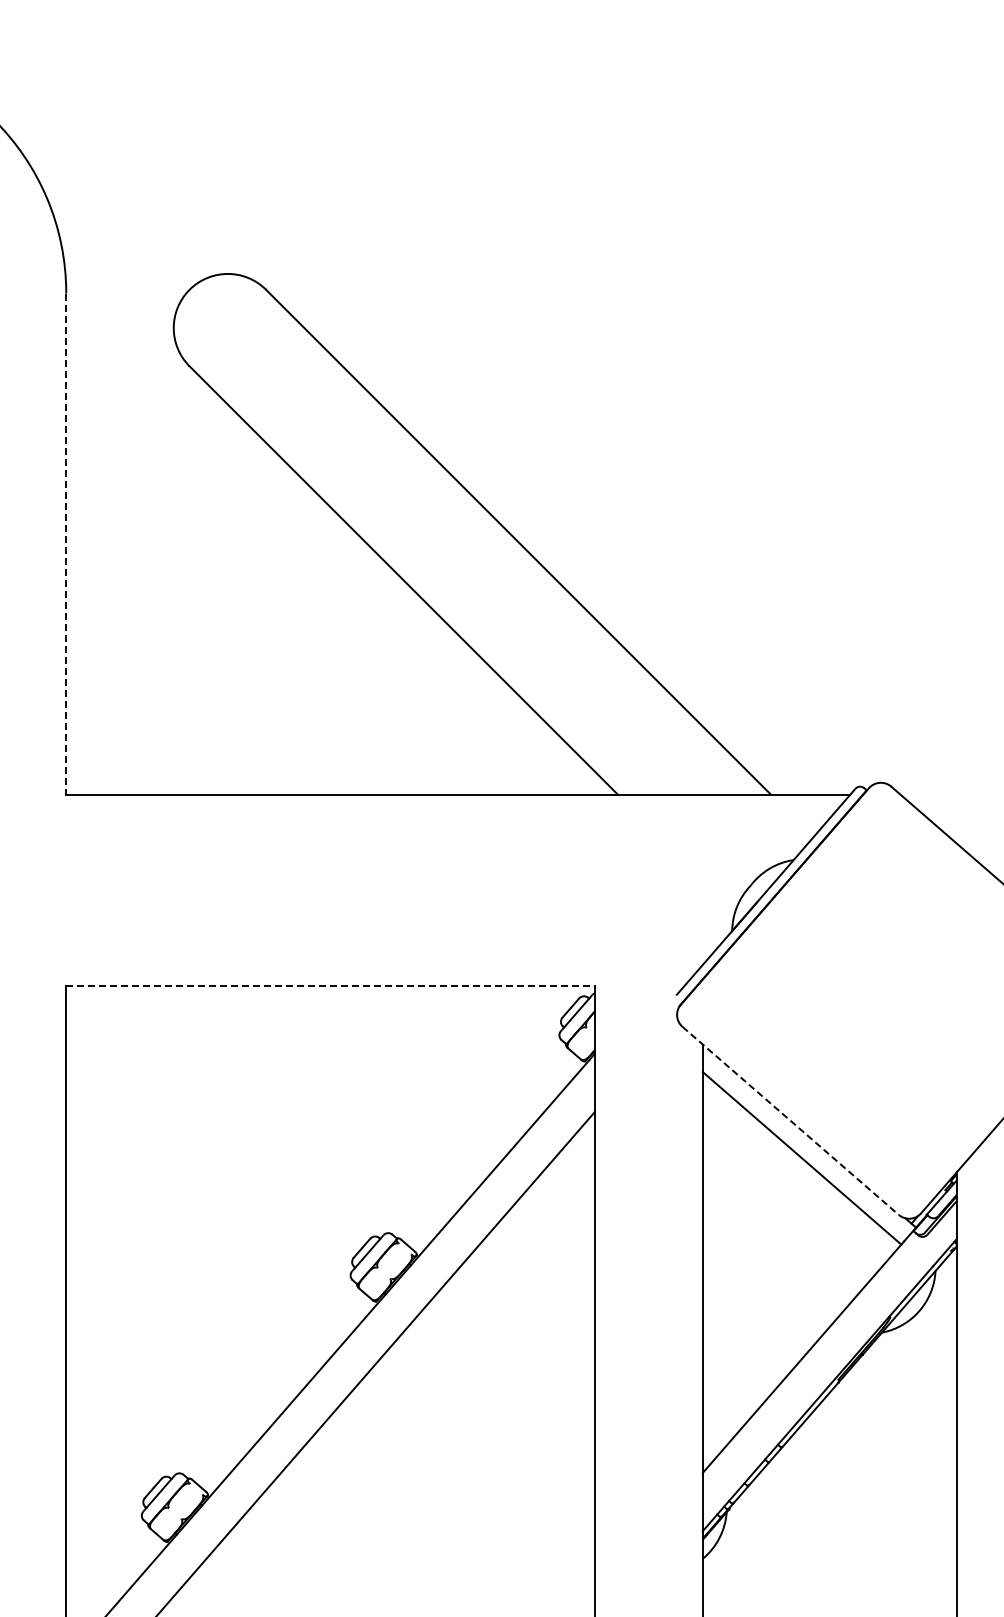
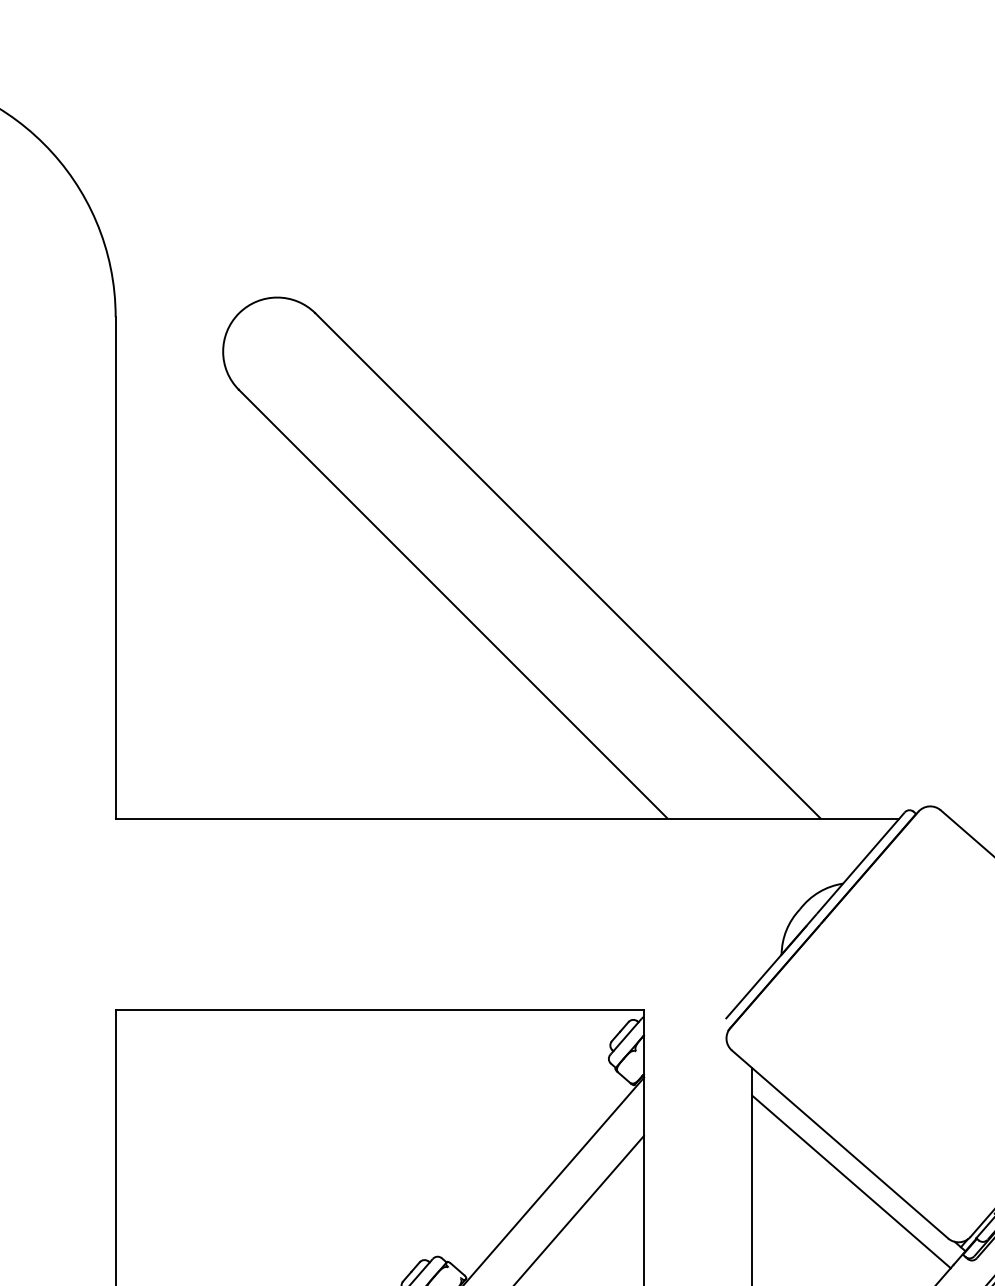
line: (66, 544) -> (115, 568), dashed -> solid
line: (330, 986) -> (379, 1010), dashed -> solid
line: (791, 1121) -> (840, 1145), dashed -> solid

